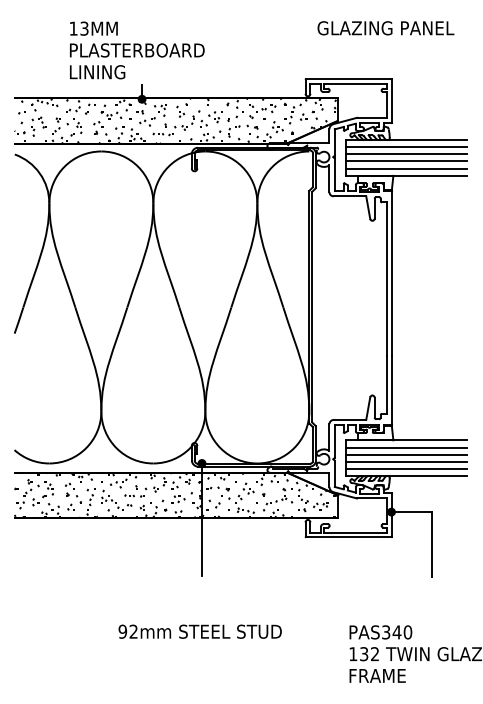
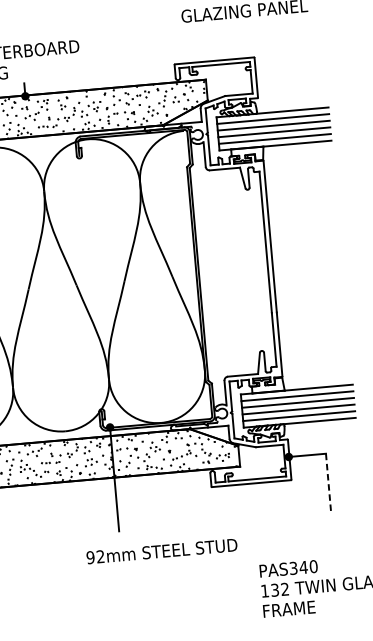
line: (431, 544) -> (328, 483), solid -> dashed
text: (199, 631) -> (161, 551), moved

